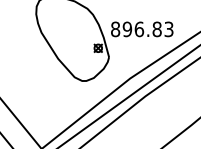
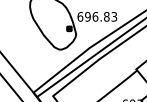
text: (115, 28) -> (80, 16), 896.83 -> 696.83

